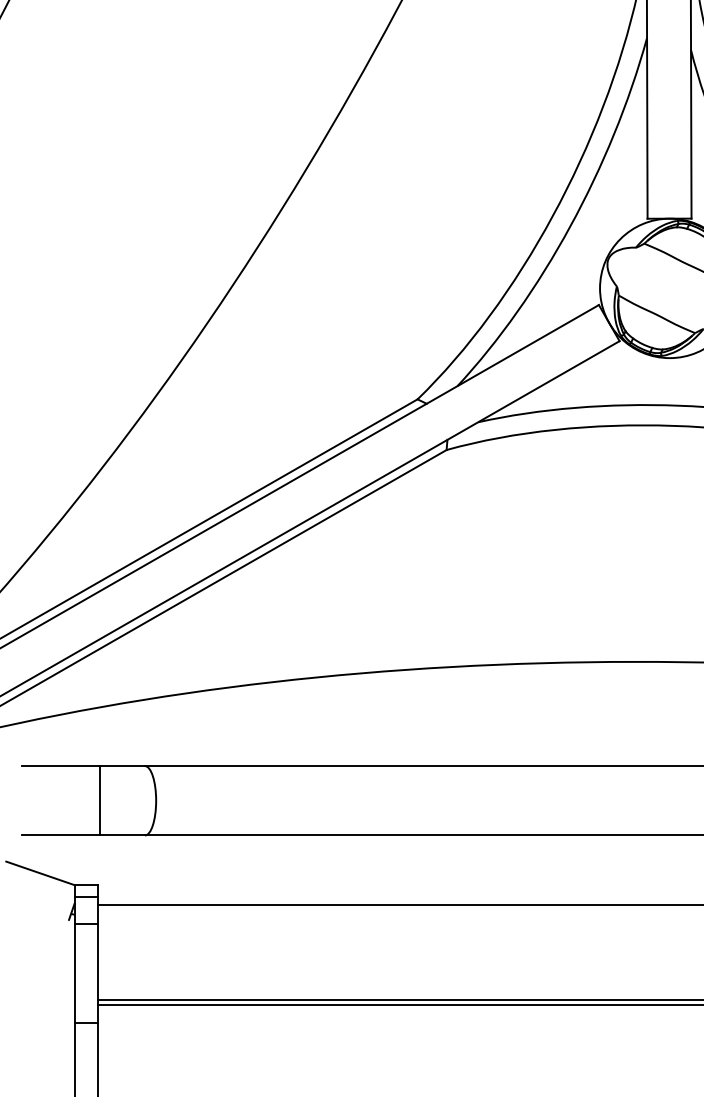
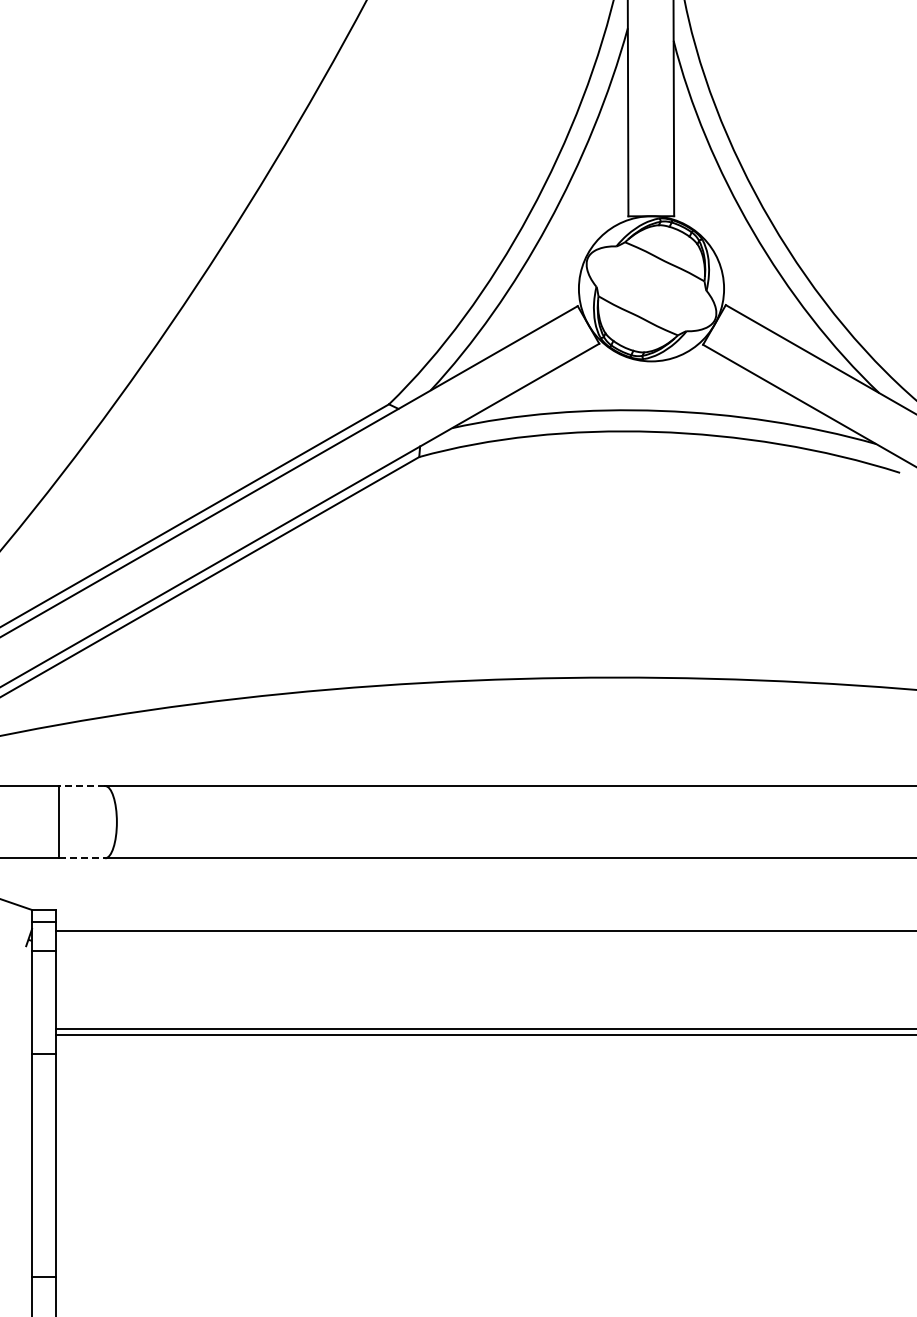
line: (122, 766) -> (81, 786), solid -> dashed
line: (123, 835) -> (82, 858), solid -> dashed

